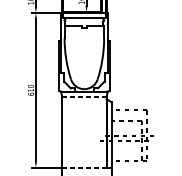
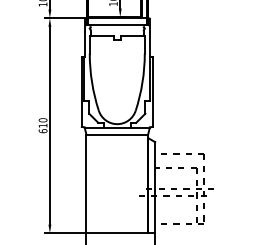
line: (84, 96) -> (117, 134), dashed -> solid
line: (84, 167) -> (117, 233), dashed -> solid

